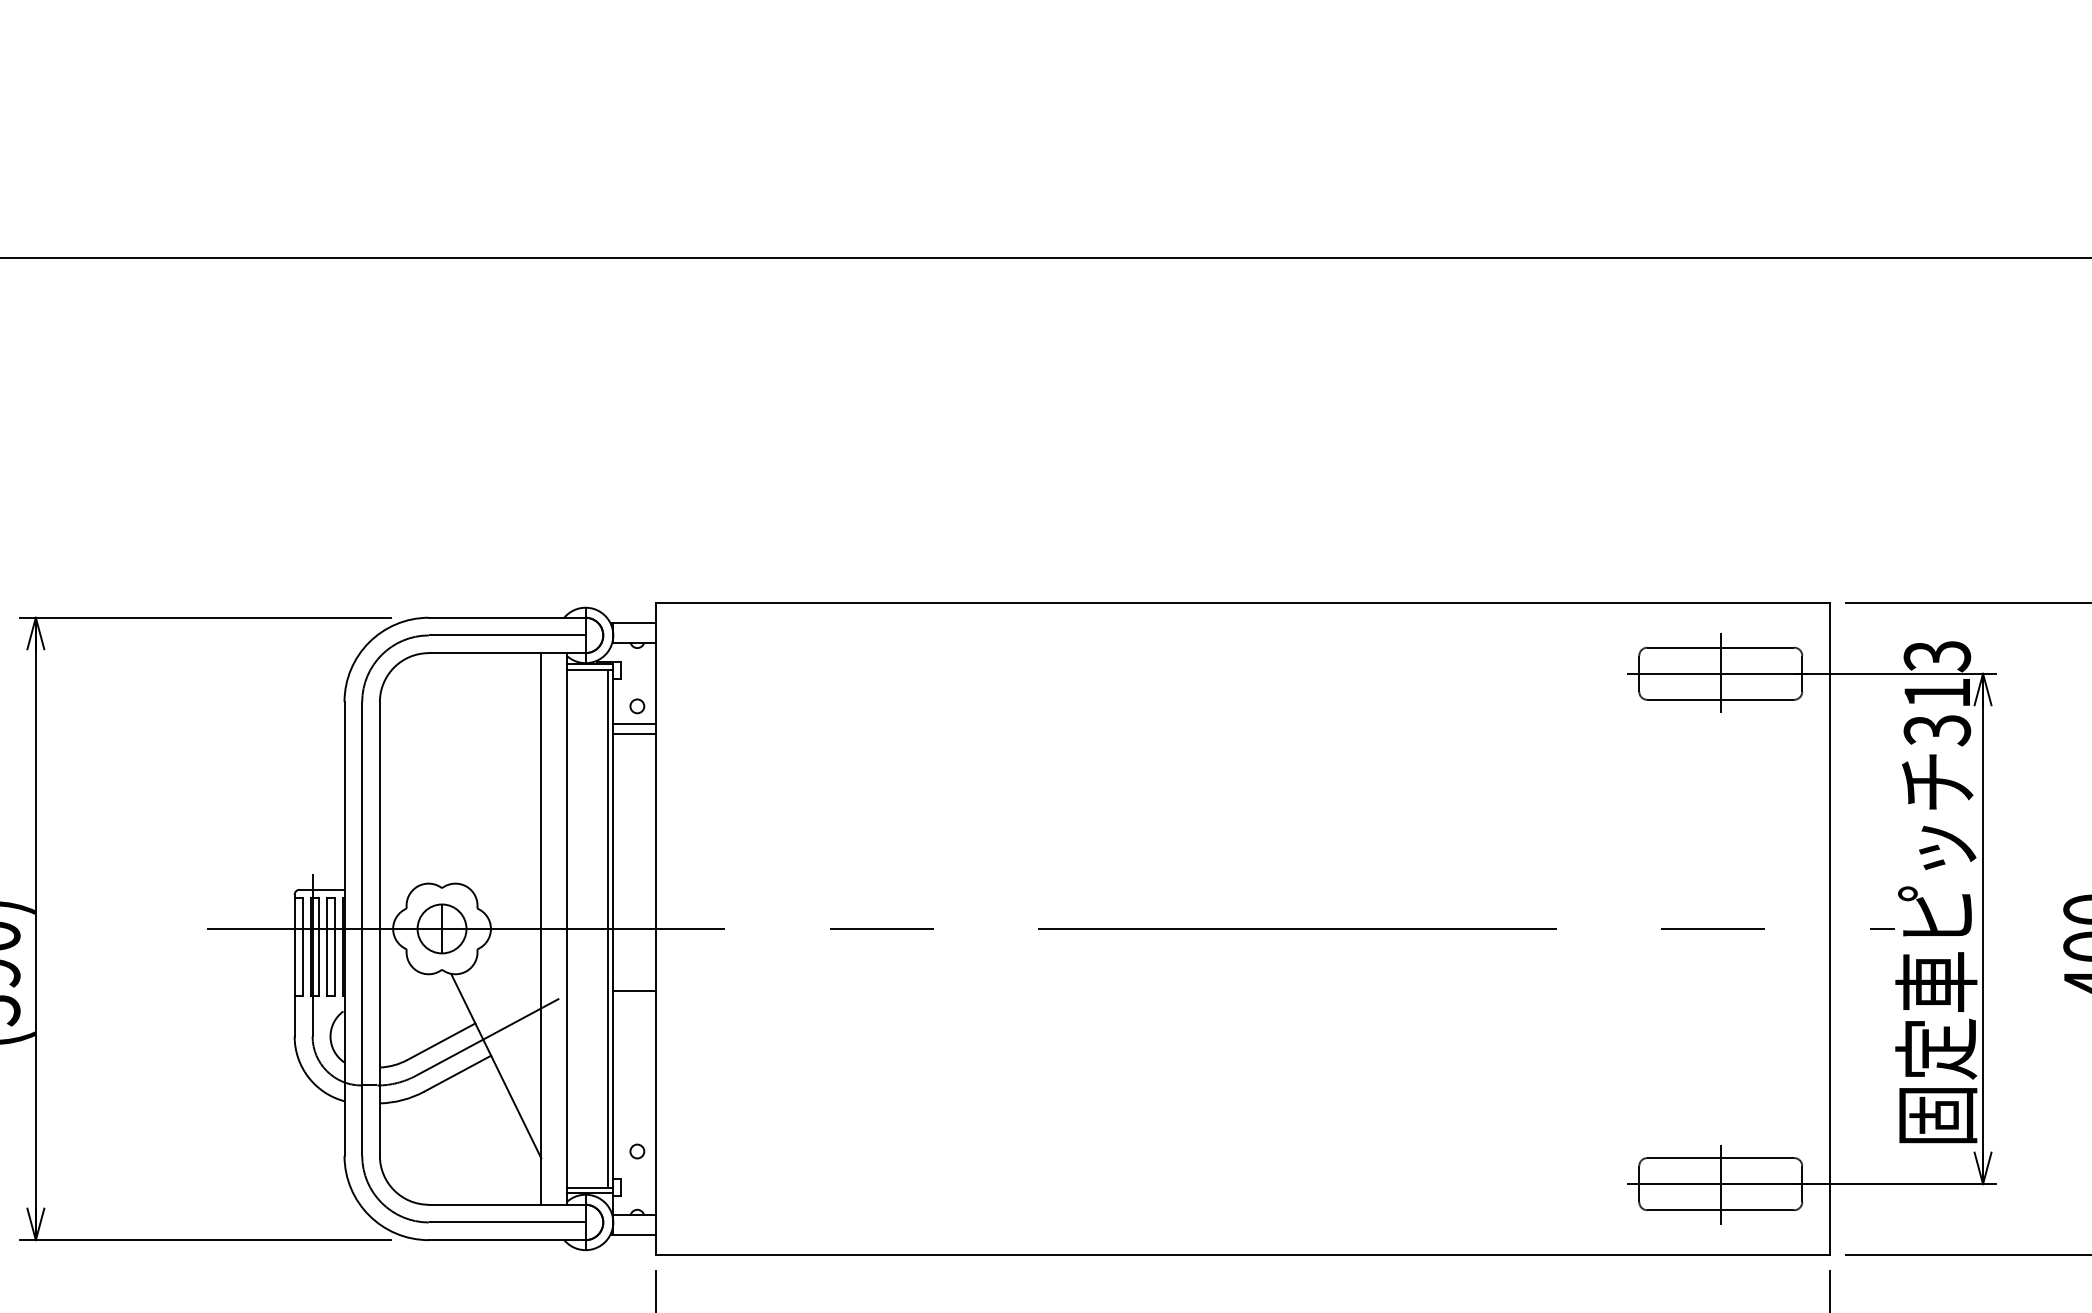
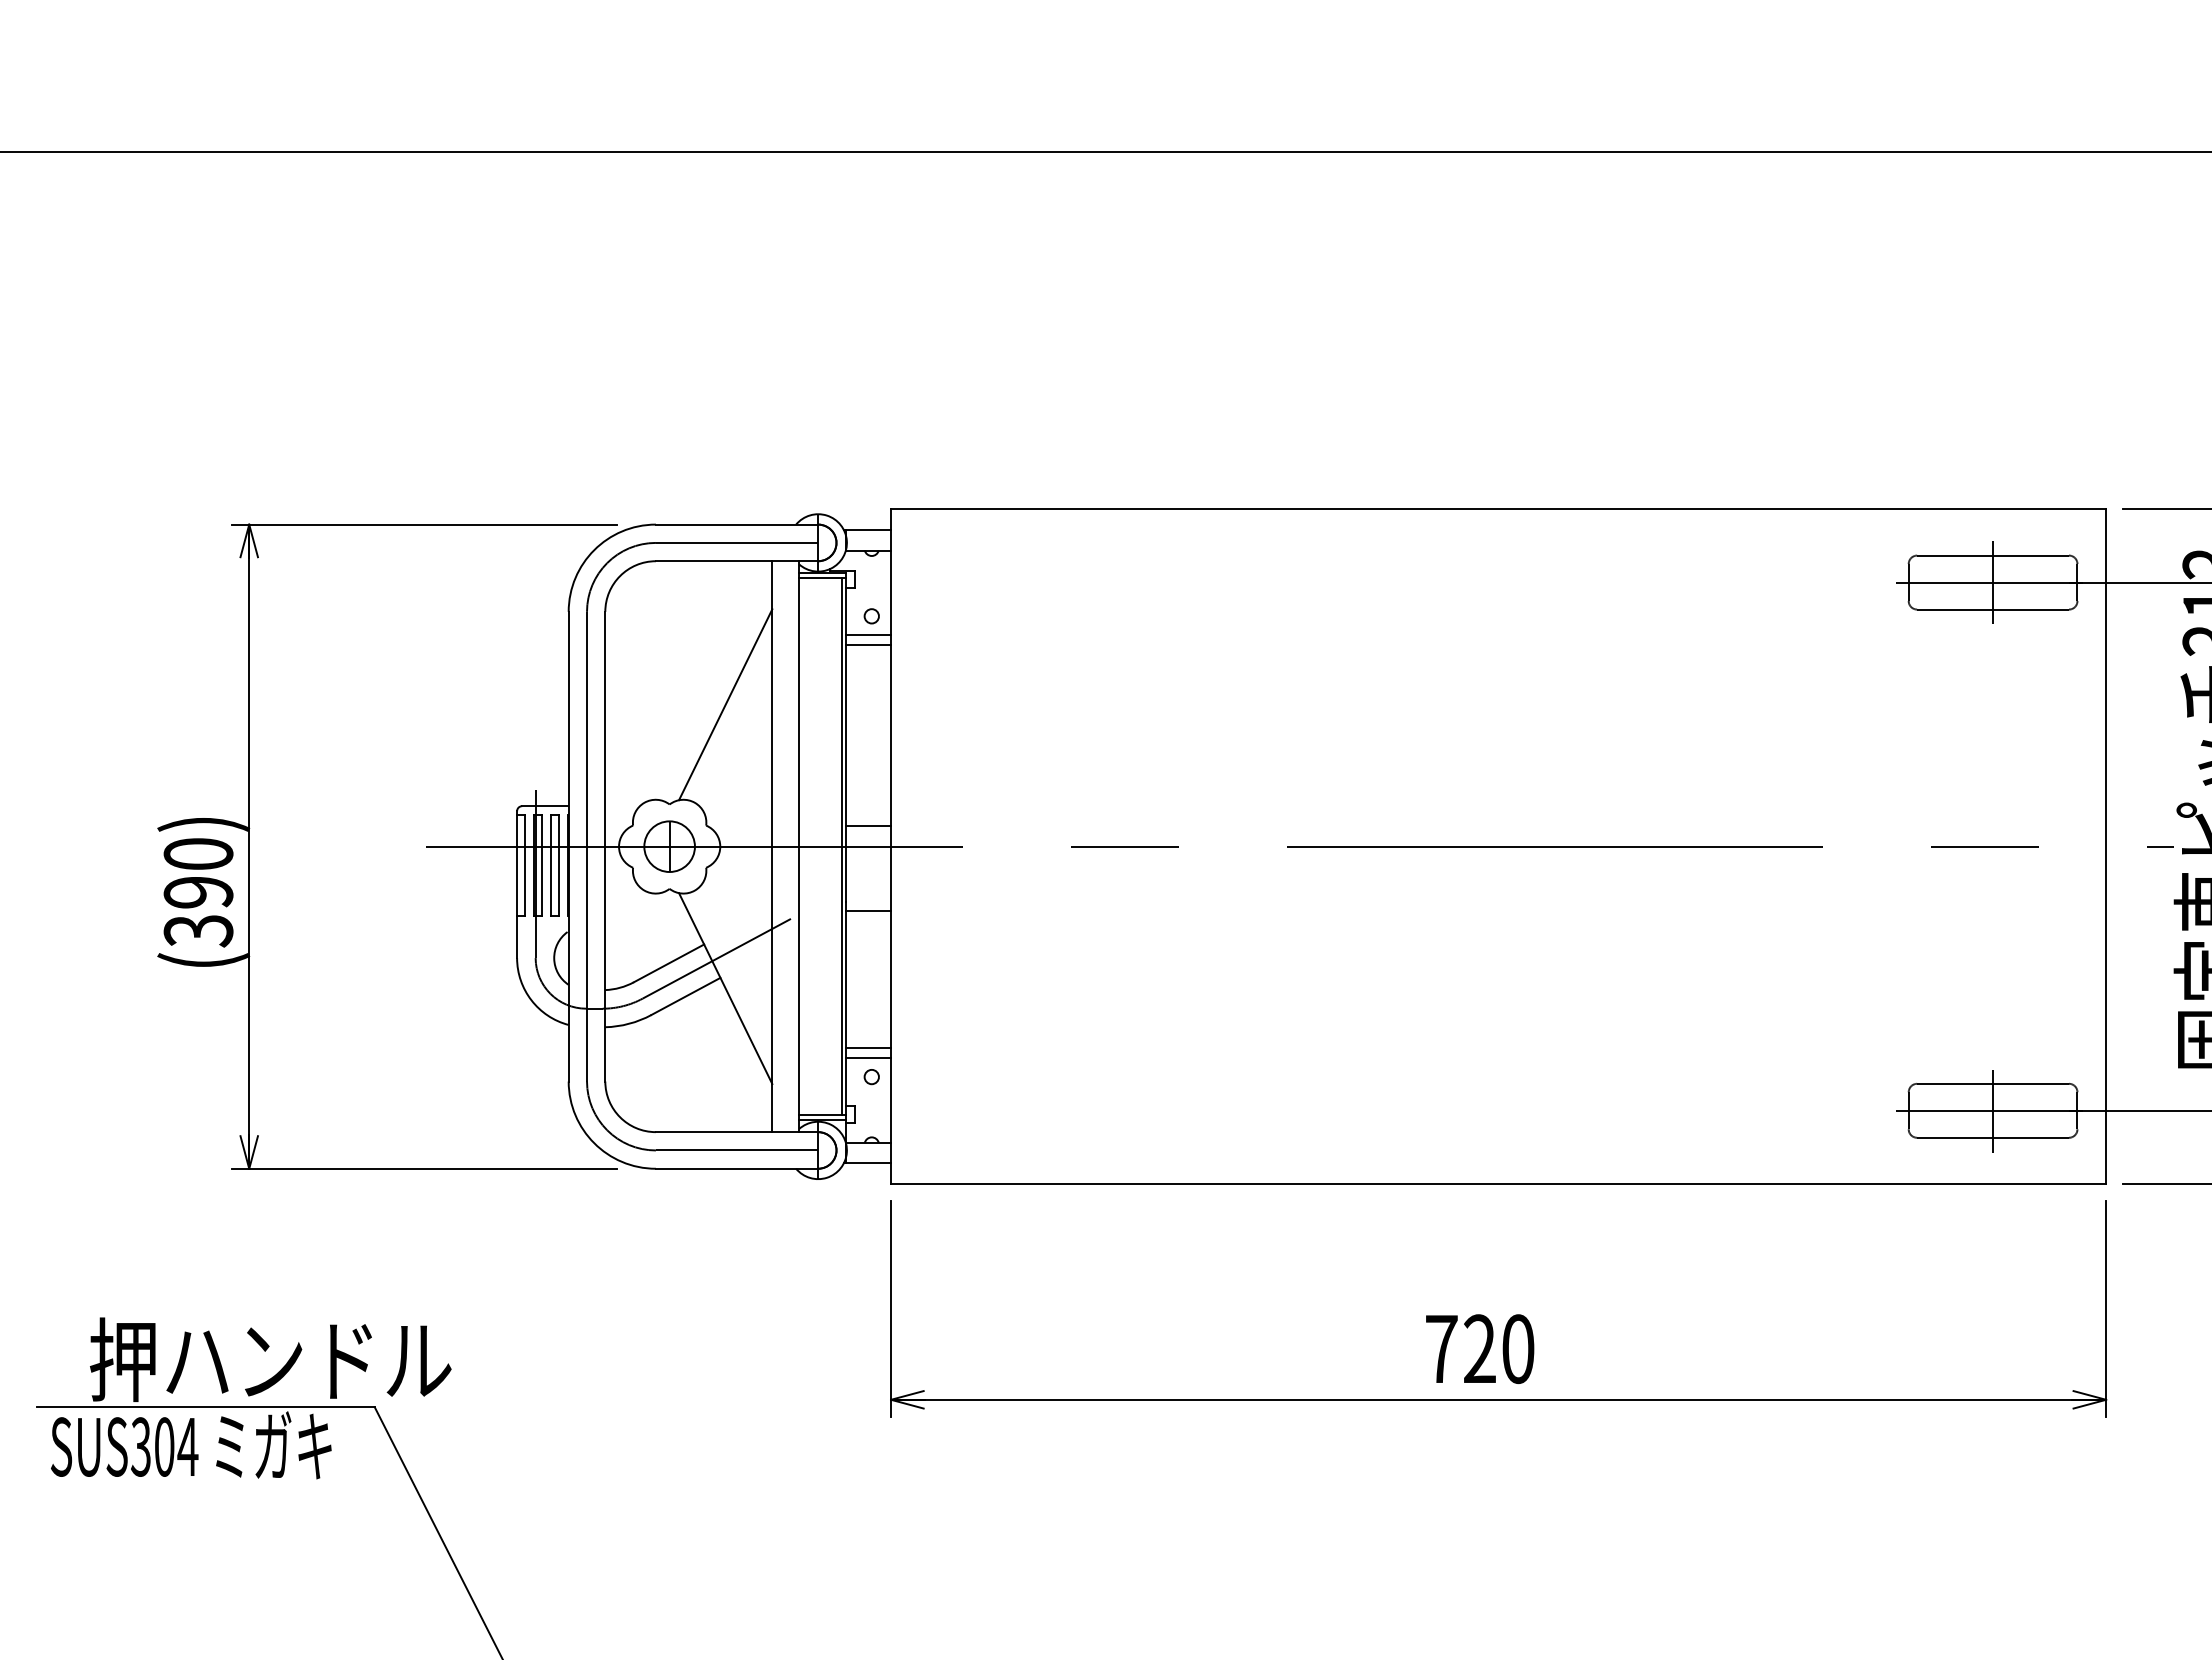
line: (496, 791) -> (725, 704), added
line: (634, 909) -> (868, 826), added
line: (634, 1123) -> (868, 1048), added
line: (634, 1133) -> (868, 1058), added

